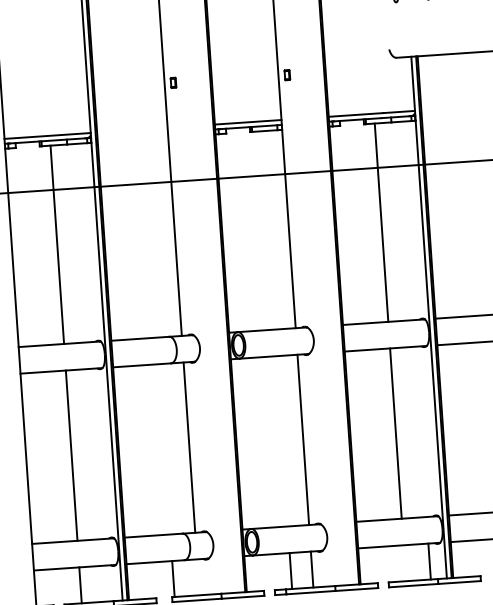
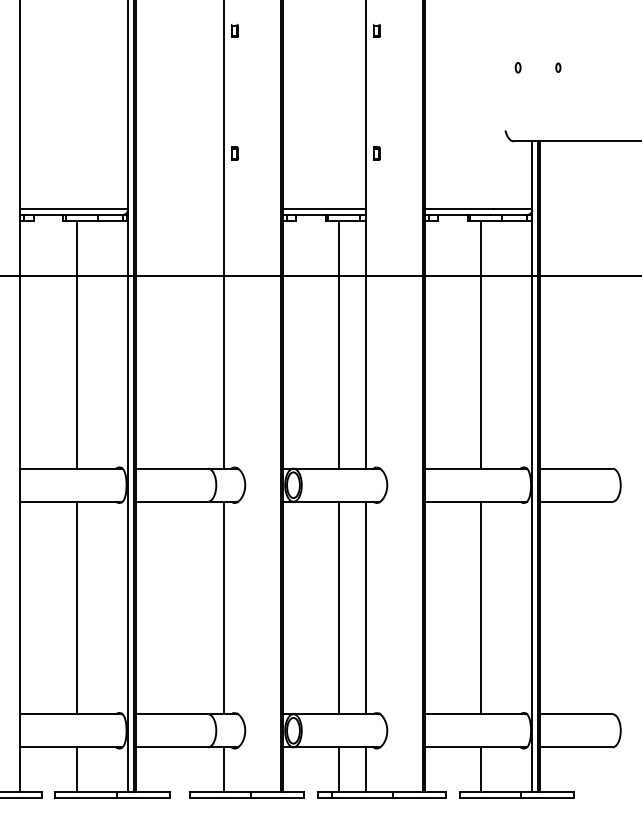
line: (267, 230) -> (339, 344), added
line: (282, 440) -> (339, 607), added
line: (429, 561) -> (481, 769), moved
line: (173, 578) -> (223, 769), moved

